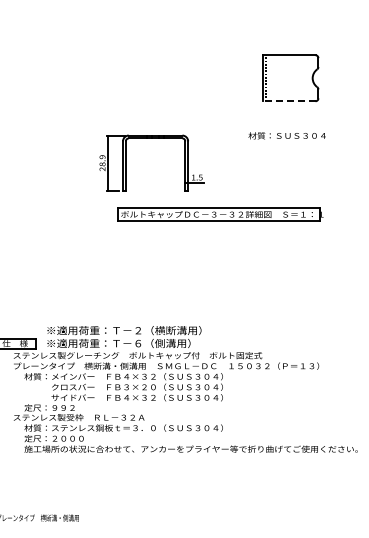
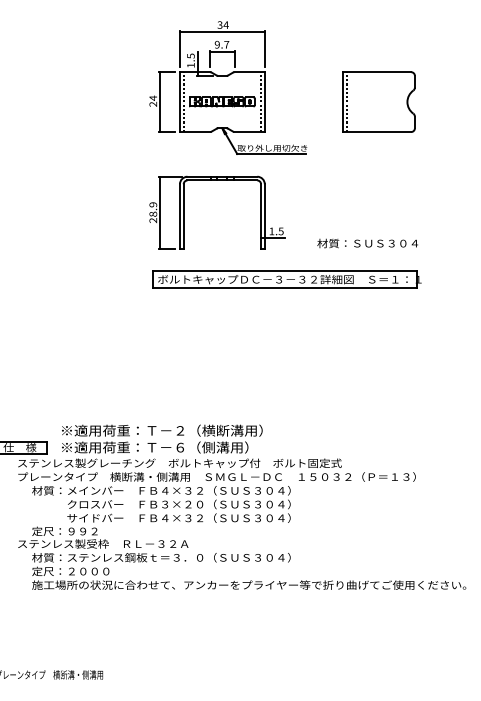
part: (174, 67) -> (227, 88), added
line: (288, 101) -> (375, 132), dashed -> solid
text: (286, 135) -> (366, 243), moved
part: (151, 138) -> (217, 180), moved

